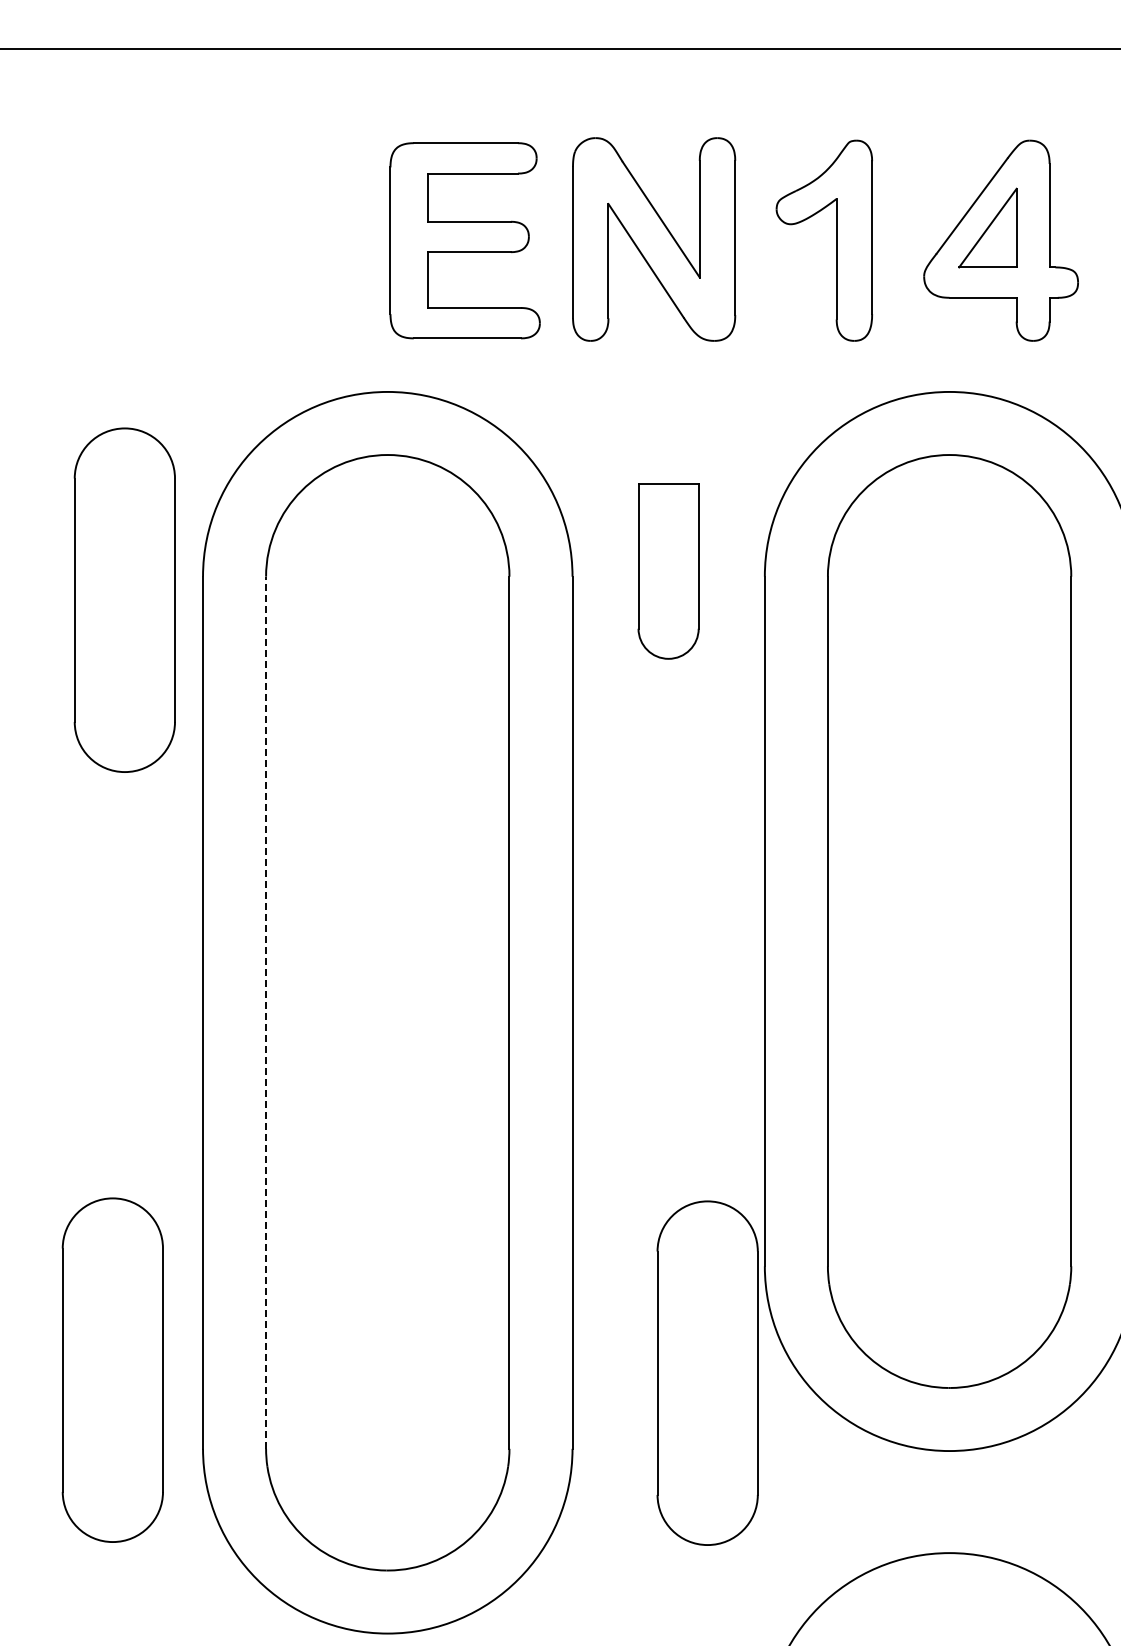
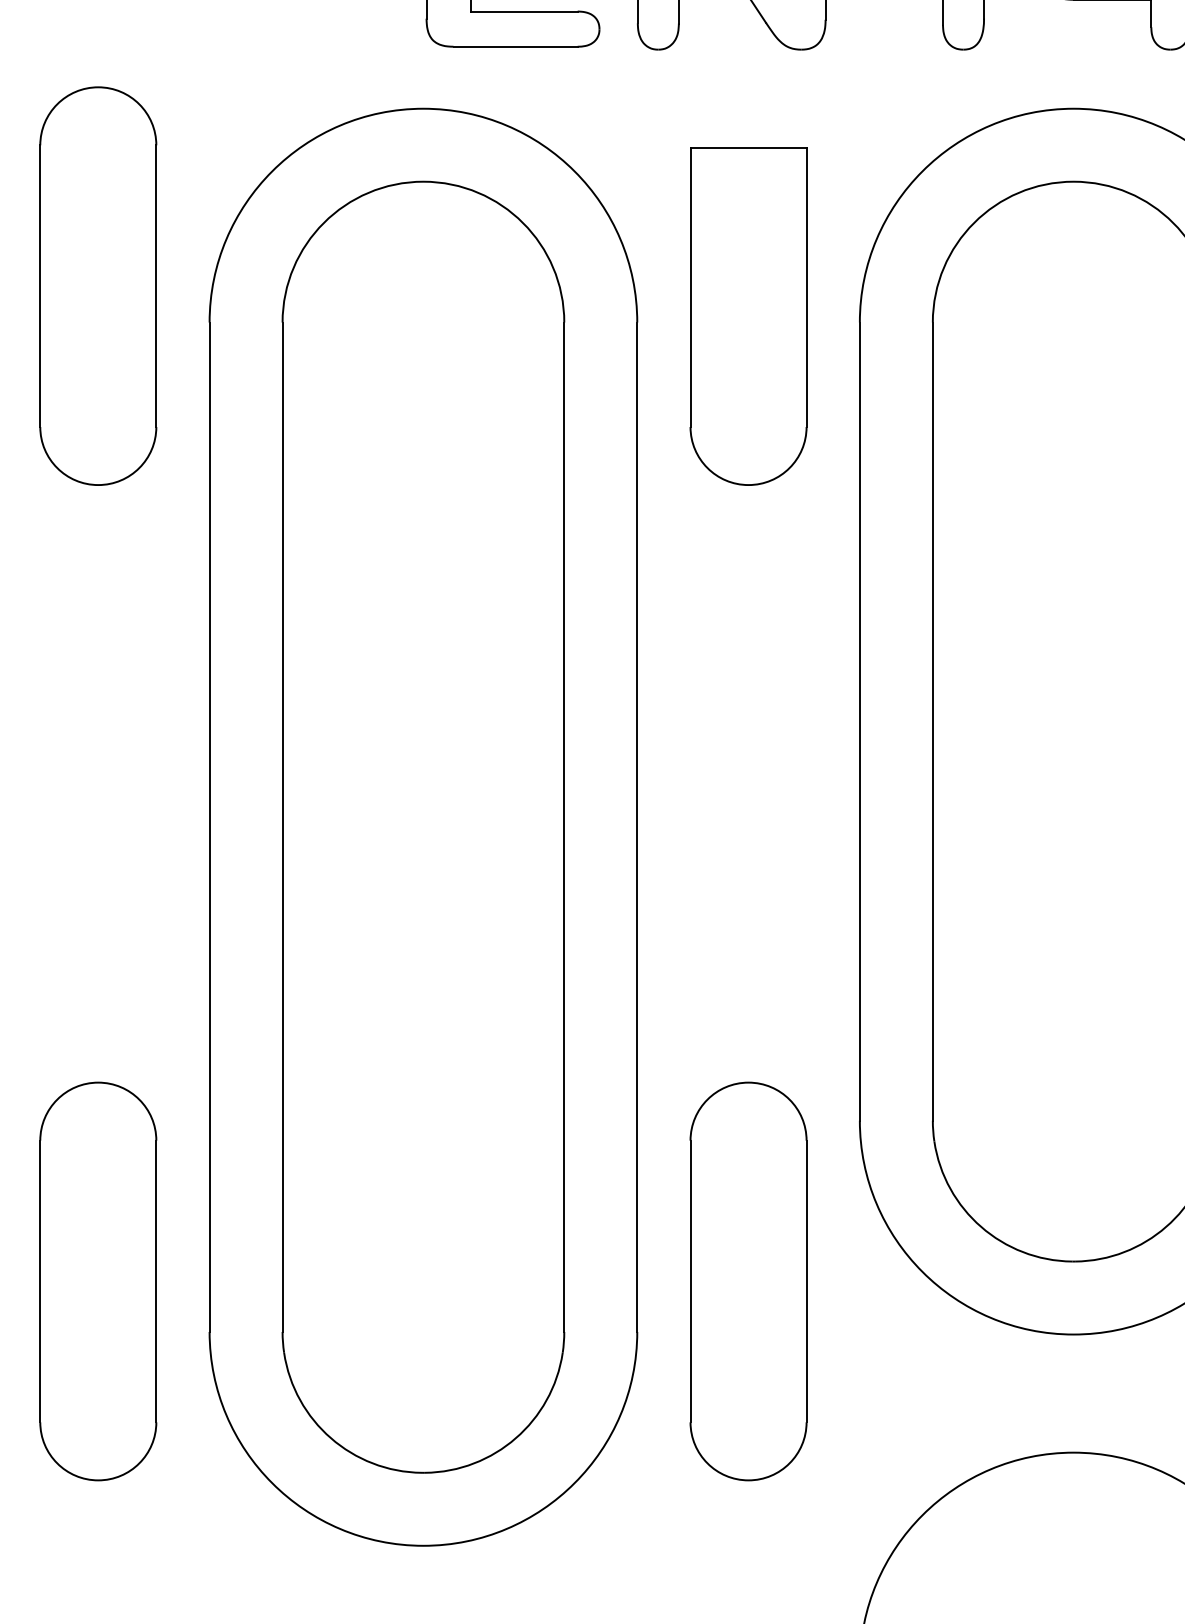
part: (668, 571) -> (748, 316), size x1.67
part: (124, 599) -> (97, 285), moved
line: (266, 1012) -> (283, 826), dashed -> solid
part: (112, 1369) -> (97, 1280), moved
part: (707, 1372) -> (748, 1280), moved

